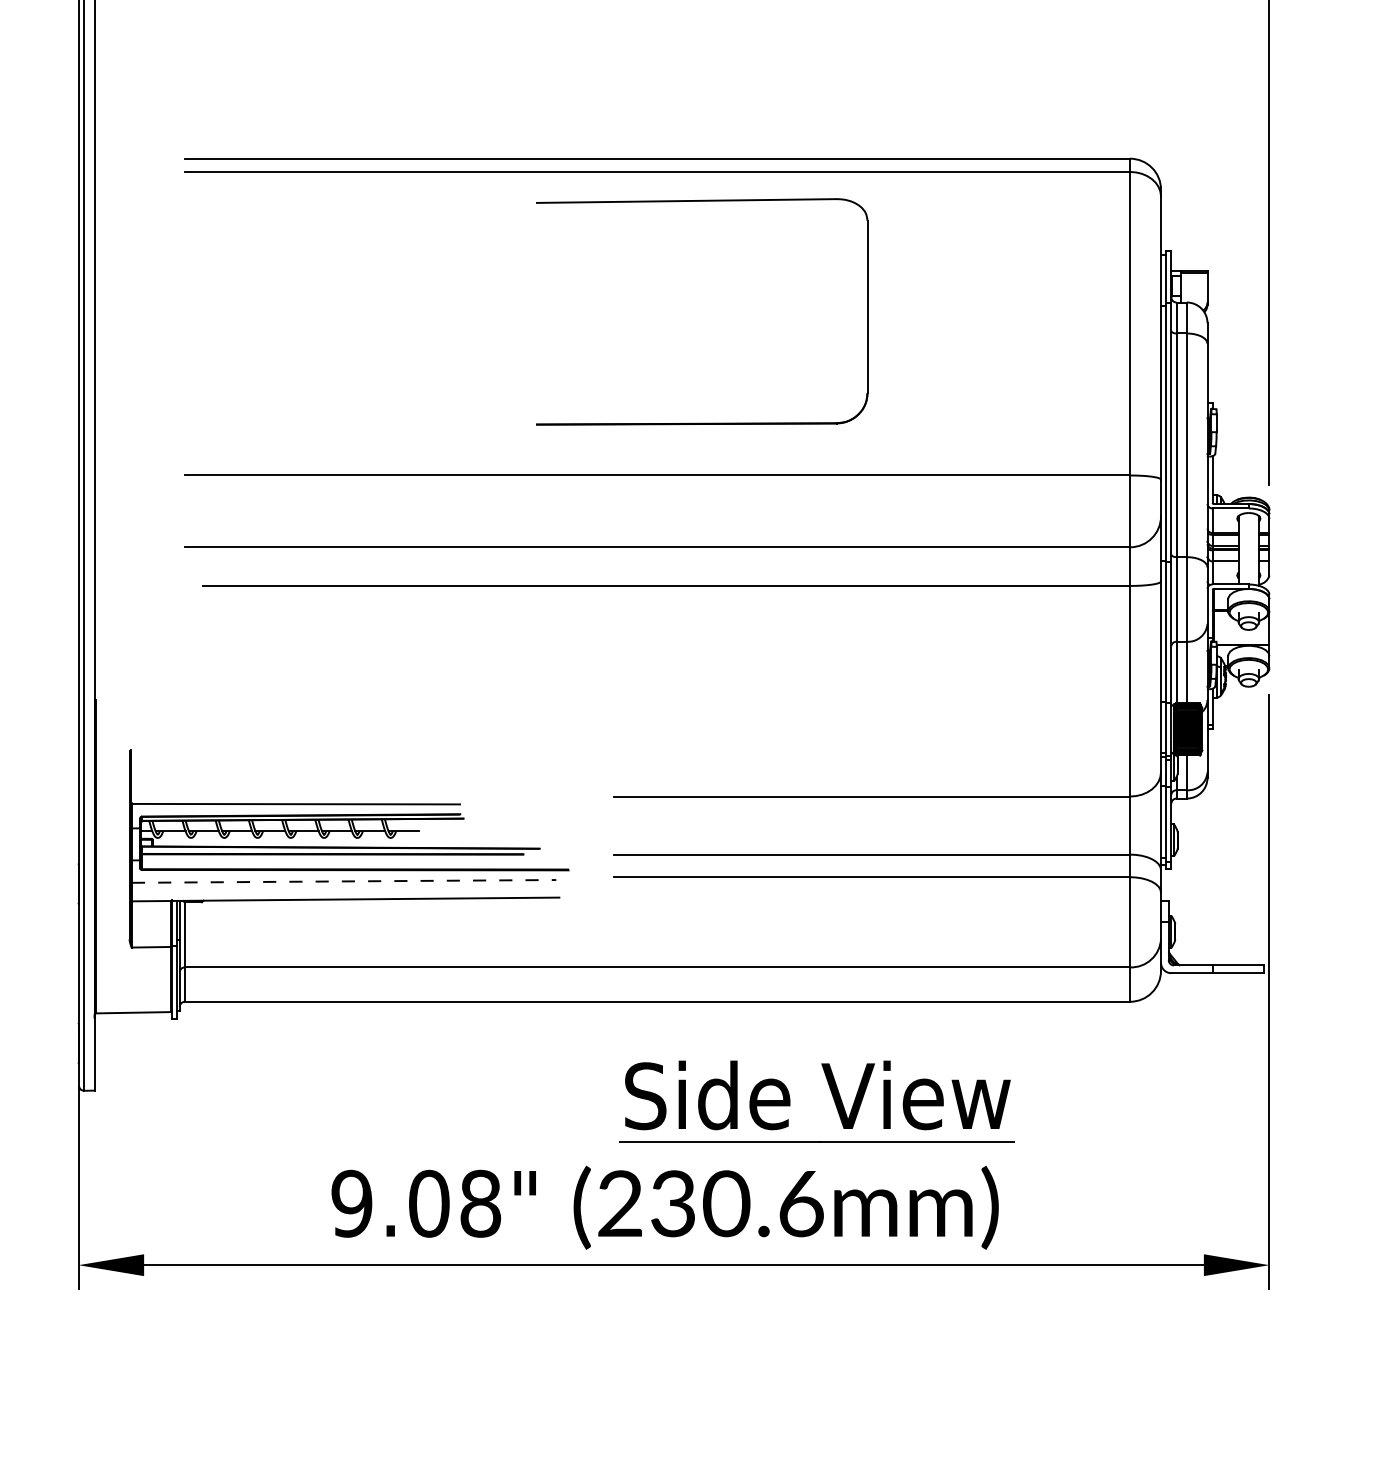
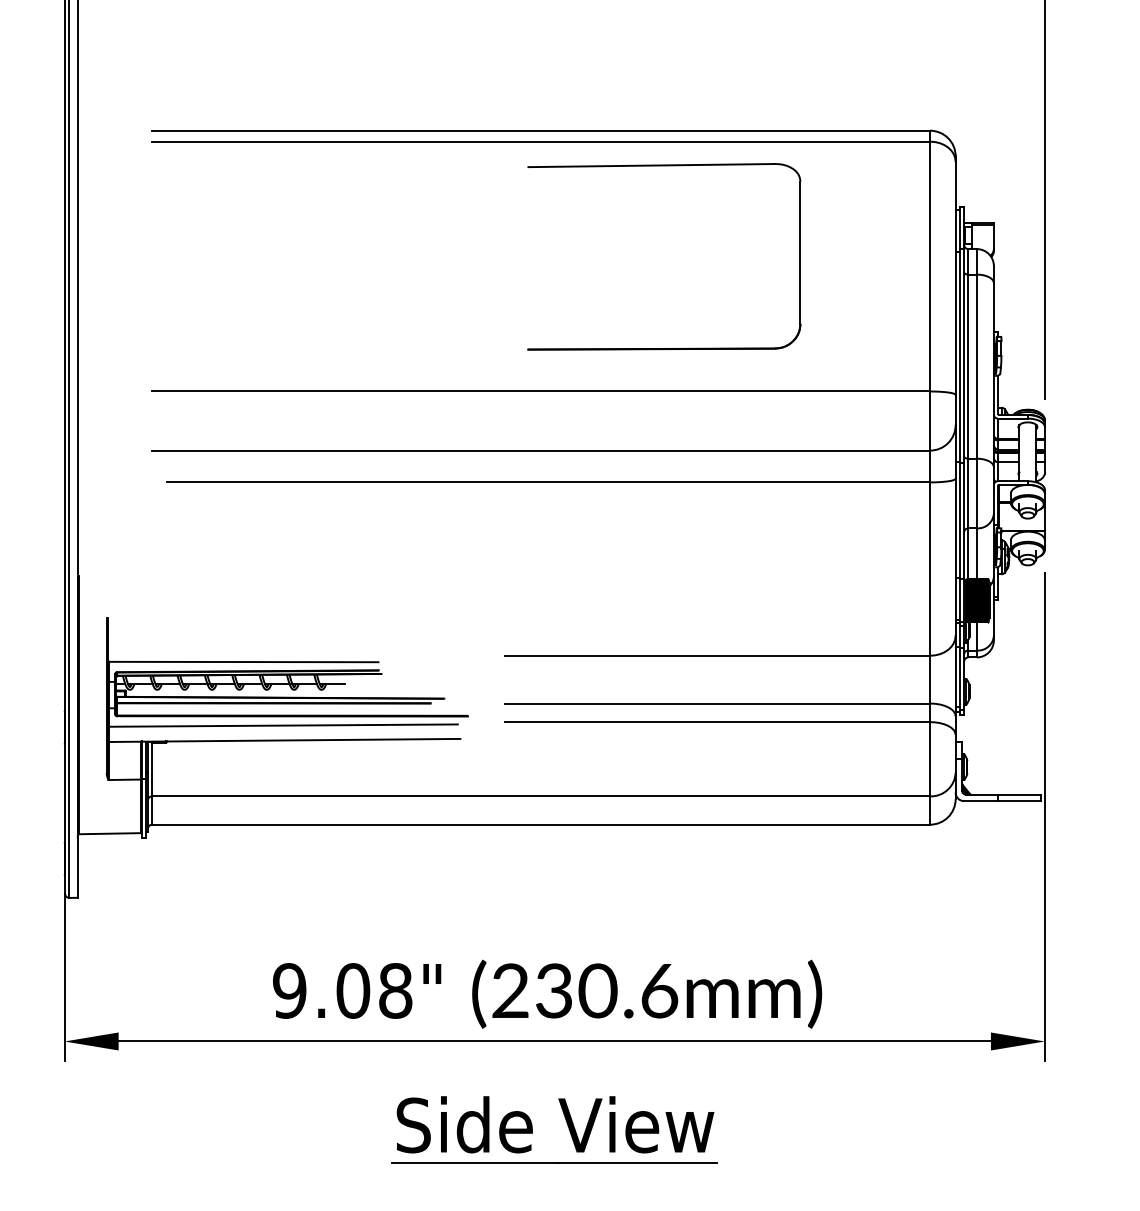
part: (702, 201) -> (664, 165), moved
line: (344, 881) -> (283, 725), dashed -> solid
part: (832, 1097) -> (567, 1126), moved

